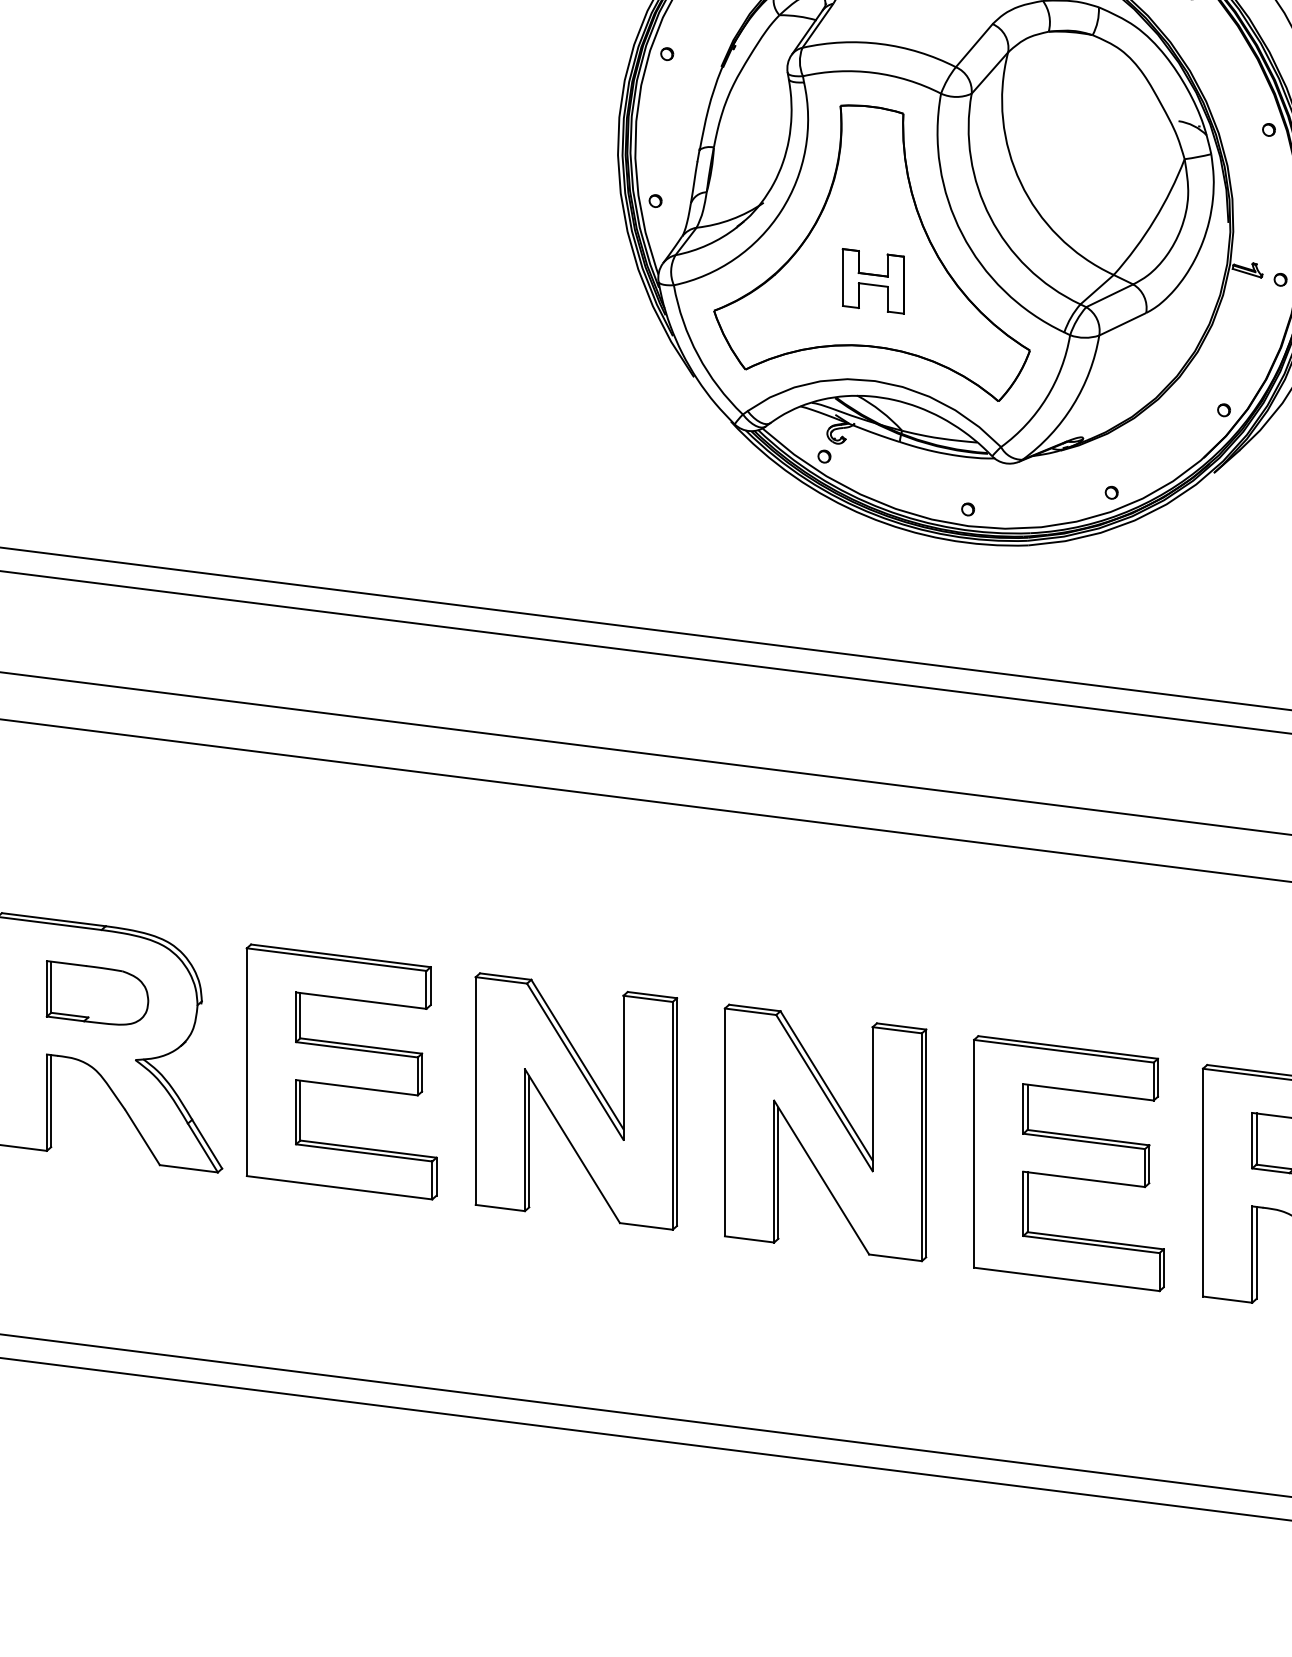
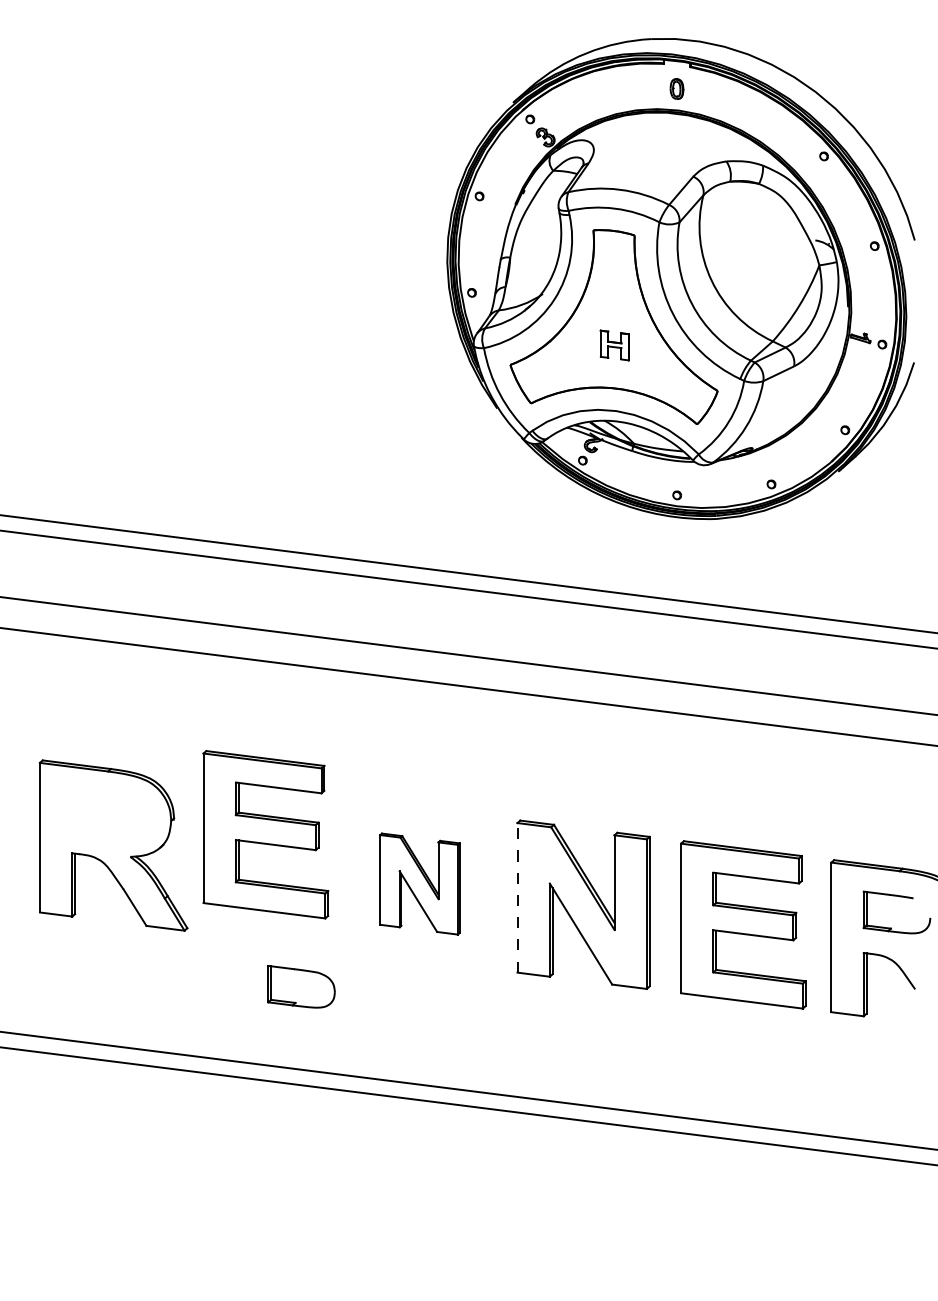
part: (872, 281) -> (614, 345), size x0.7
part: (97, 992) -> (301, 986), moved
part: (341, 1071) -> (265, 834), moved
part: (575, 1100) -> (419, 883), size x0.6
line: (724, 1121) -> (517, 897), solid -> dashed

